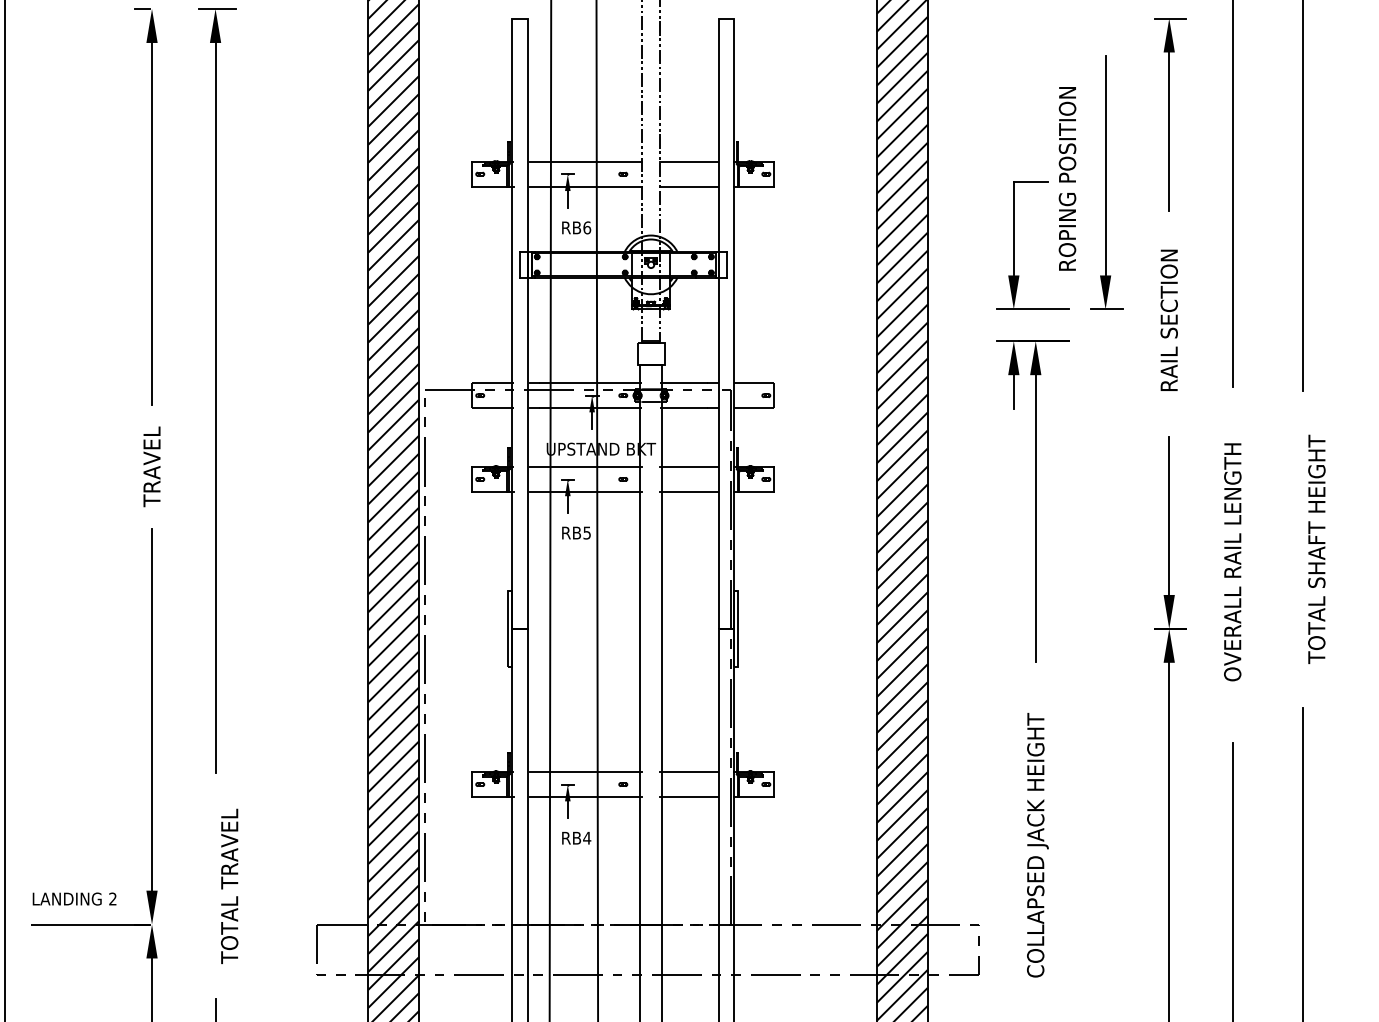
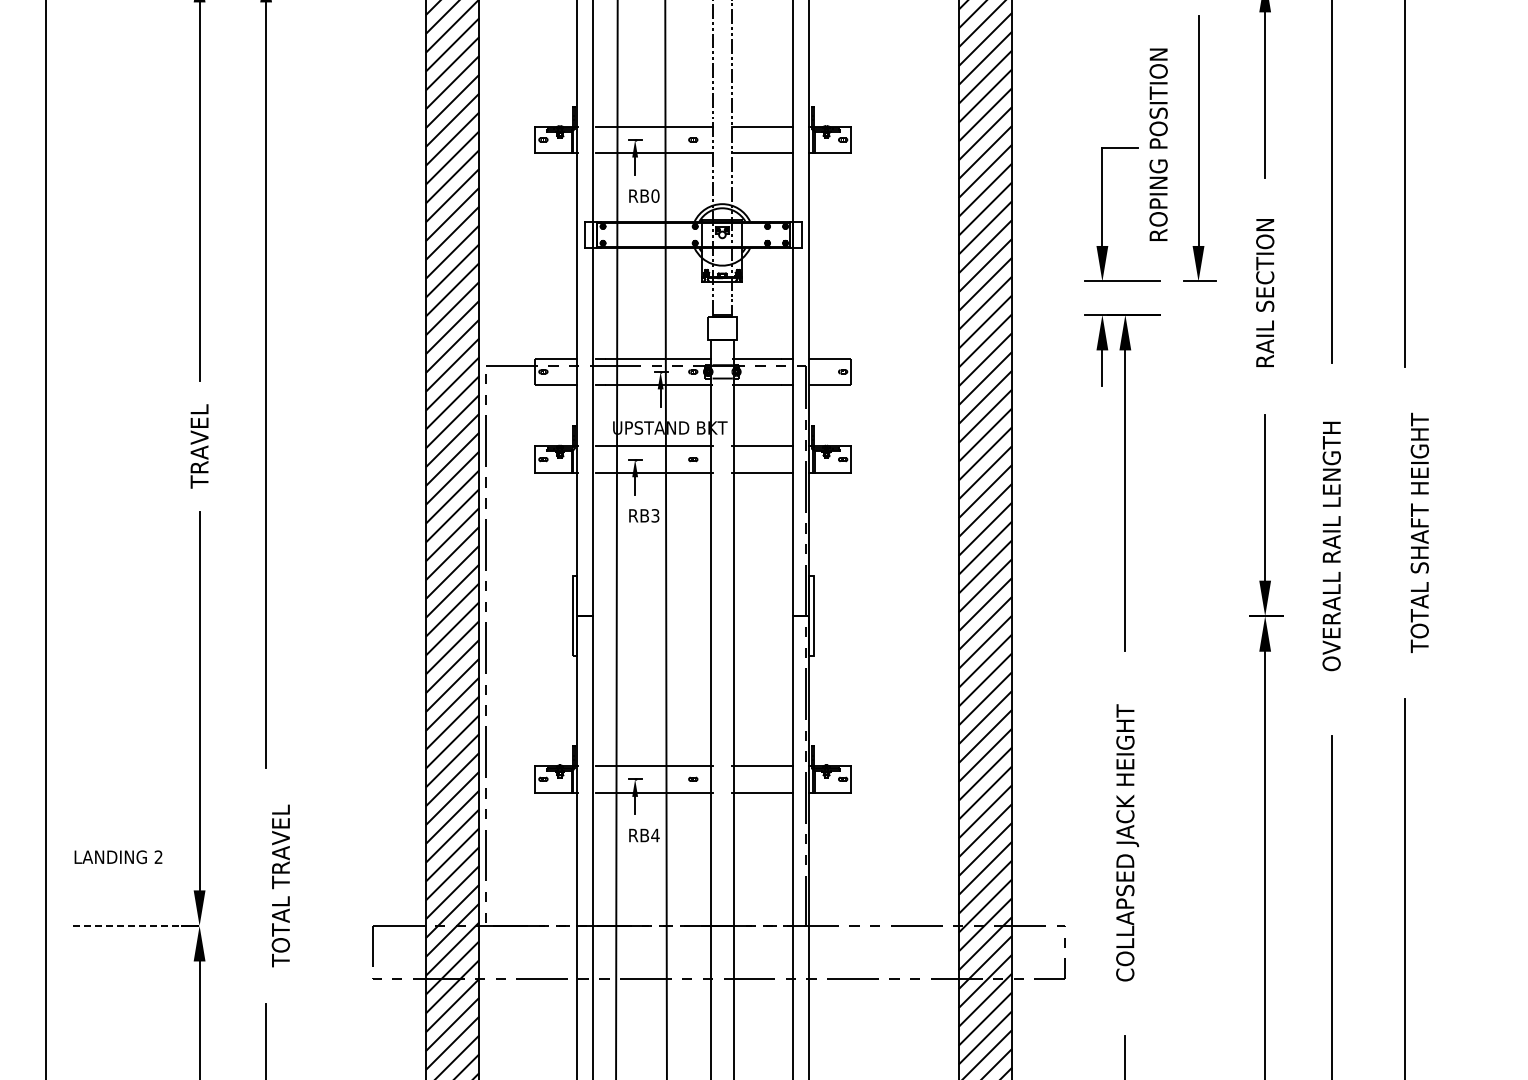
text: (587, 227) -> (655, 195), RB6 -> RB0
text: (587, 532) -> (655, 515), RB5 -> RB3
text: (74, 899) -> (118, 857), moved
line: (87, 924) -> (131, 925), solid -> dashed

